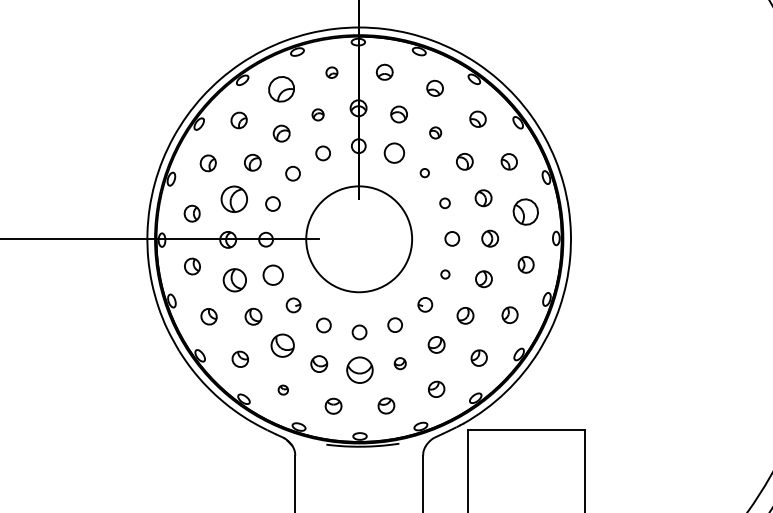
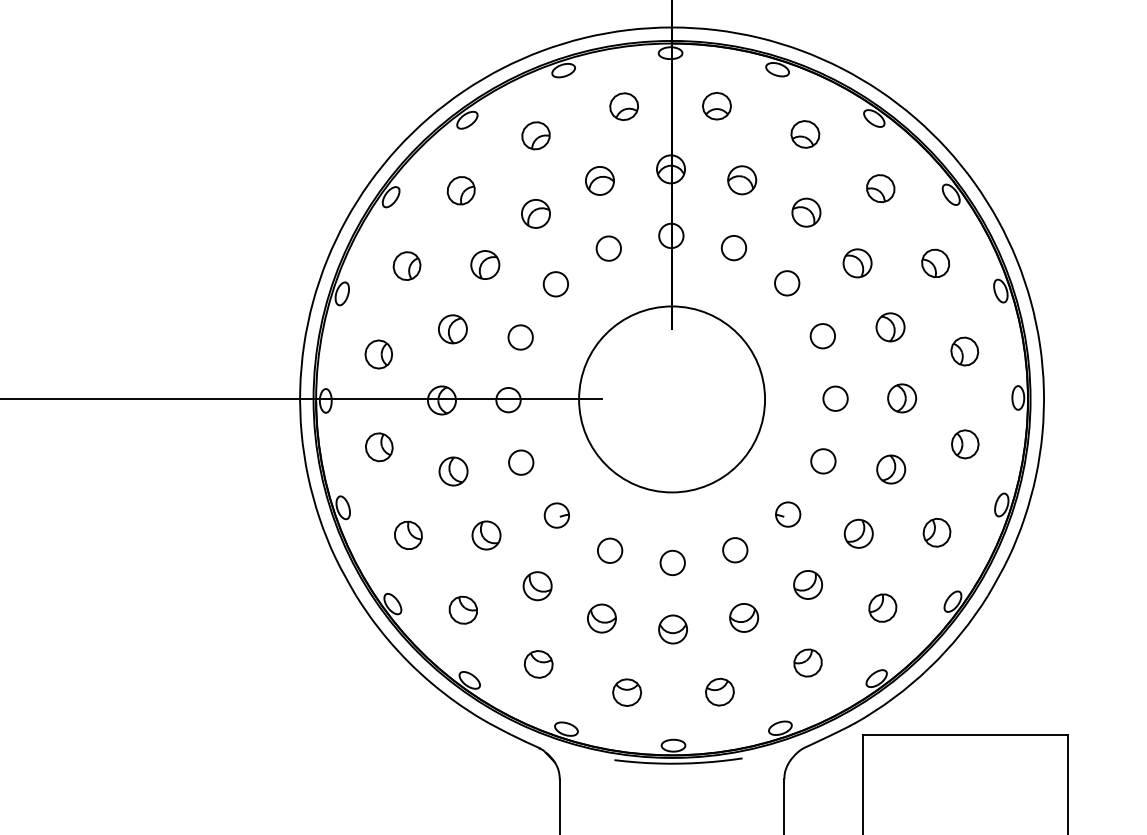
part: (331, 72) -> (623, 106), size x1.43
part: (281, 88) -> (535, 134), size x0.62
part: (317, 114) -> (598, 180), size x1.43
part: (435, 132) -> (806, 211), size x1.43
circle: (394, 152) -> (734, 247), size x0.71
circle: (424, 172) -> (786, 282), size x1.67
part: (234, 199) -> (453, 329), size x0.62
circle: (444, 203) -> (821, 336), size x1.43
part: (525, 211) -> (964, 350), size x0.62
circle: (445, 274) -> (823, 461), size x1.67
circle: (273, 275) -> (521, 463), size x0.71
part: (234, 280) -> (453, 471), size x0.71
part: (282, 345) -> (537, 585), size x0.71
part: (400, 363) -> (744, 617), size x1.43
part: (359, 370) -> (672, 629), size x0.62
part: (283, 389) -> (539, 663), size x1.67

